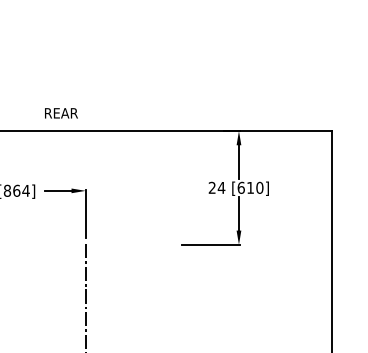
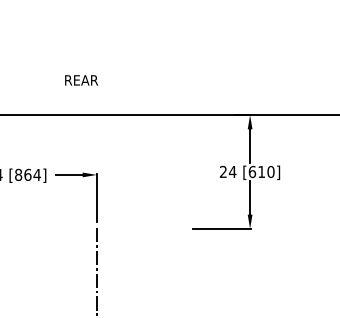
text: (61, 113) -> (81, 80), moved

